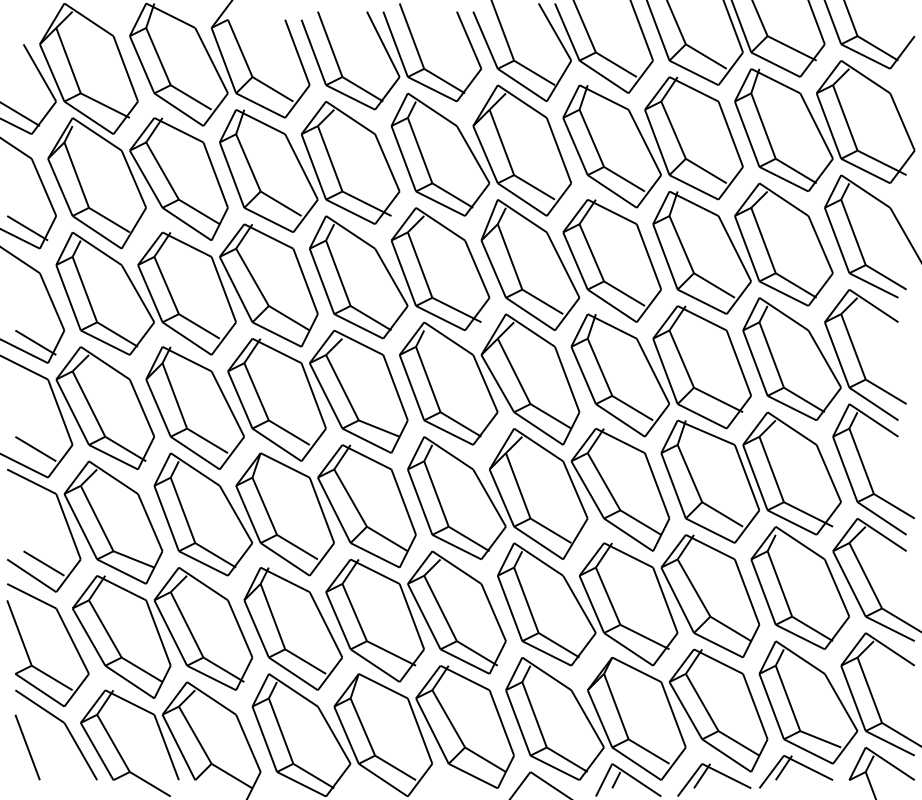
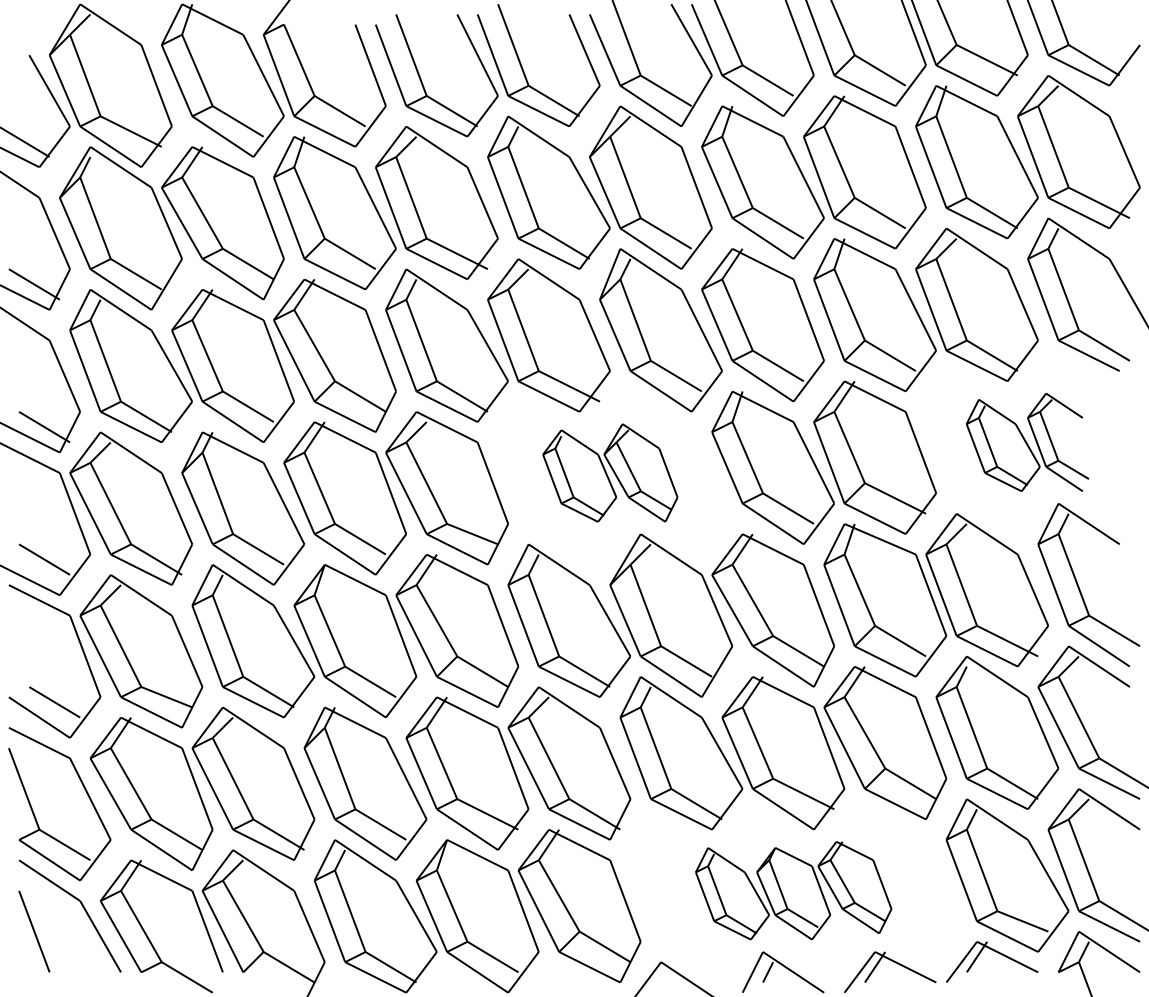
part: (824, 354) -> (1027, 441), size x0.6
part: (489, 379) -> (610, 472), size x0.6
part: (636, 714) -> (793, 890), size x0.6

